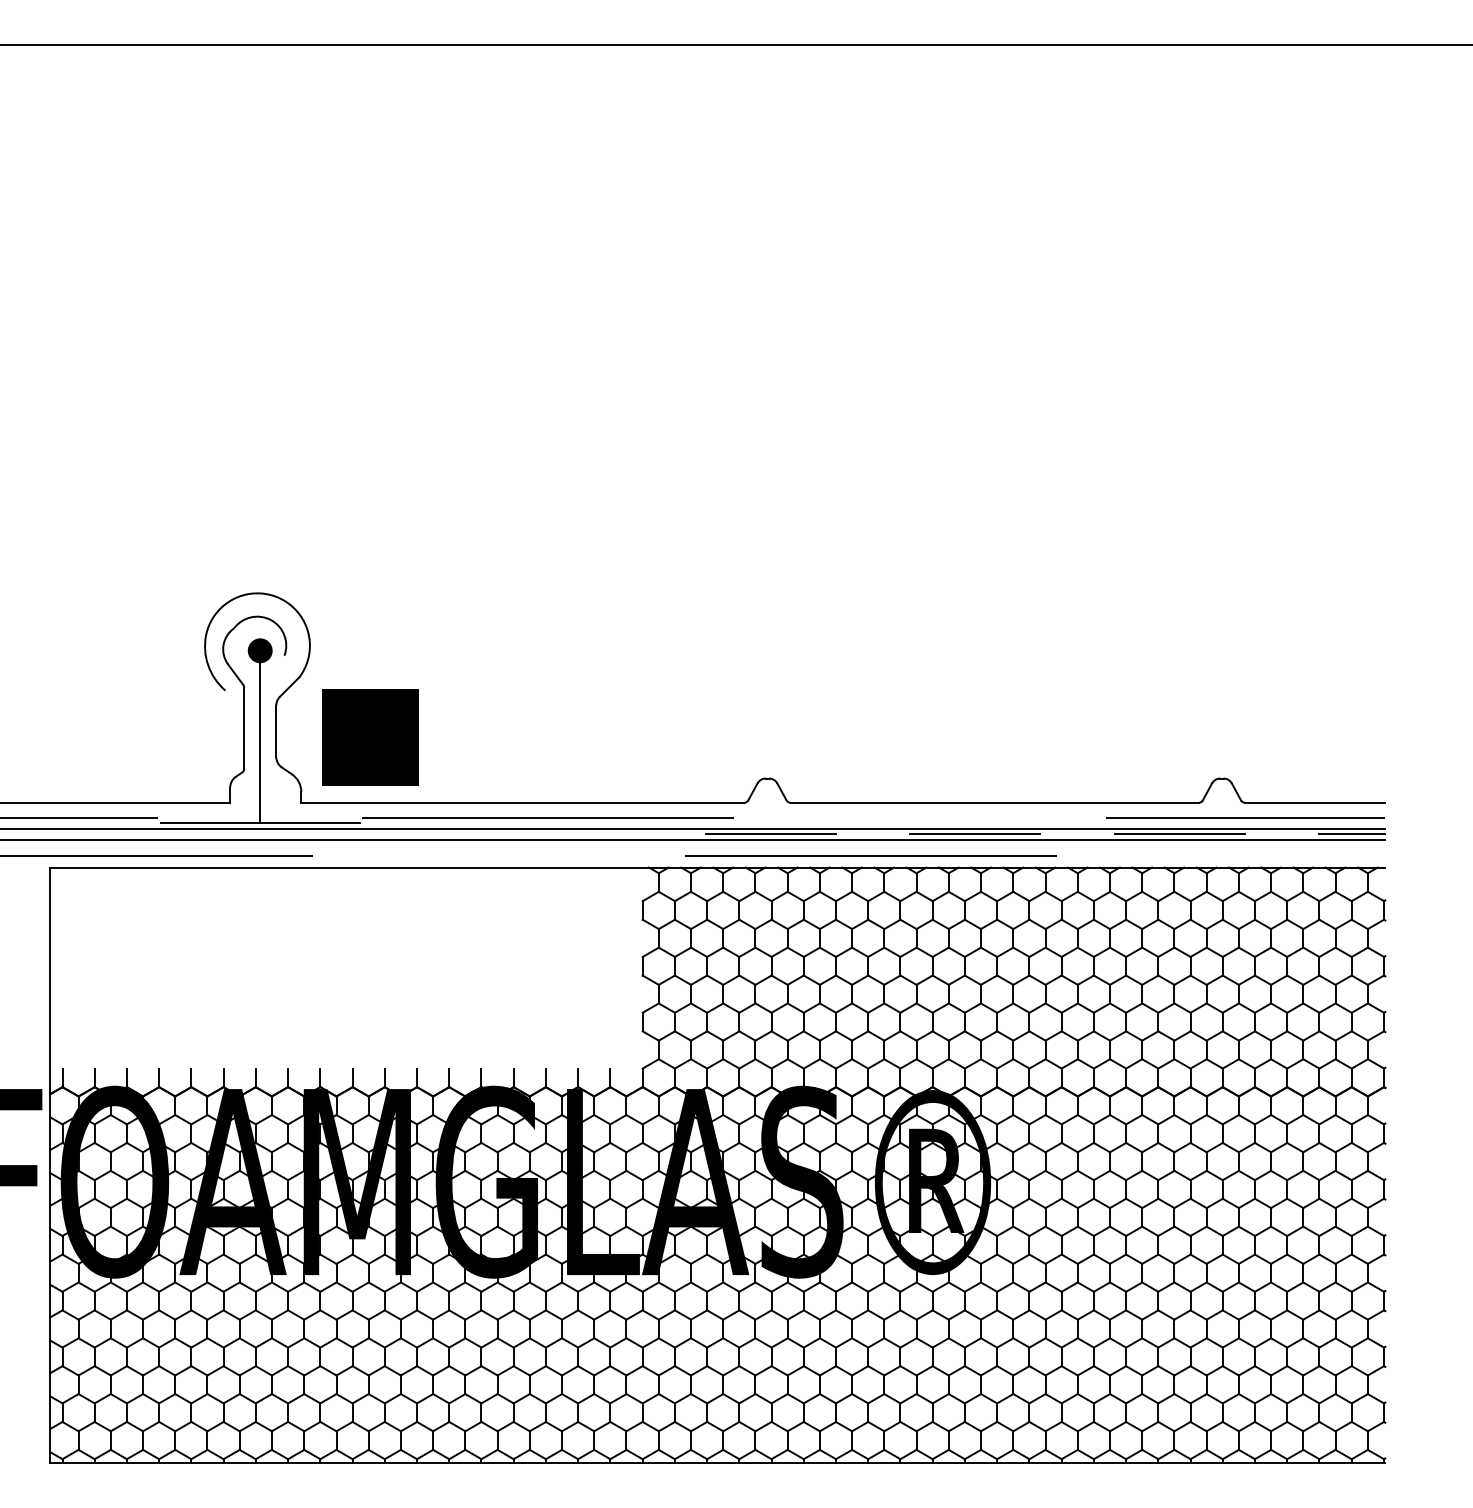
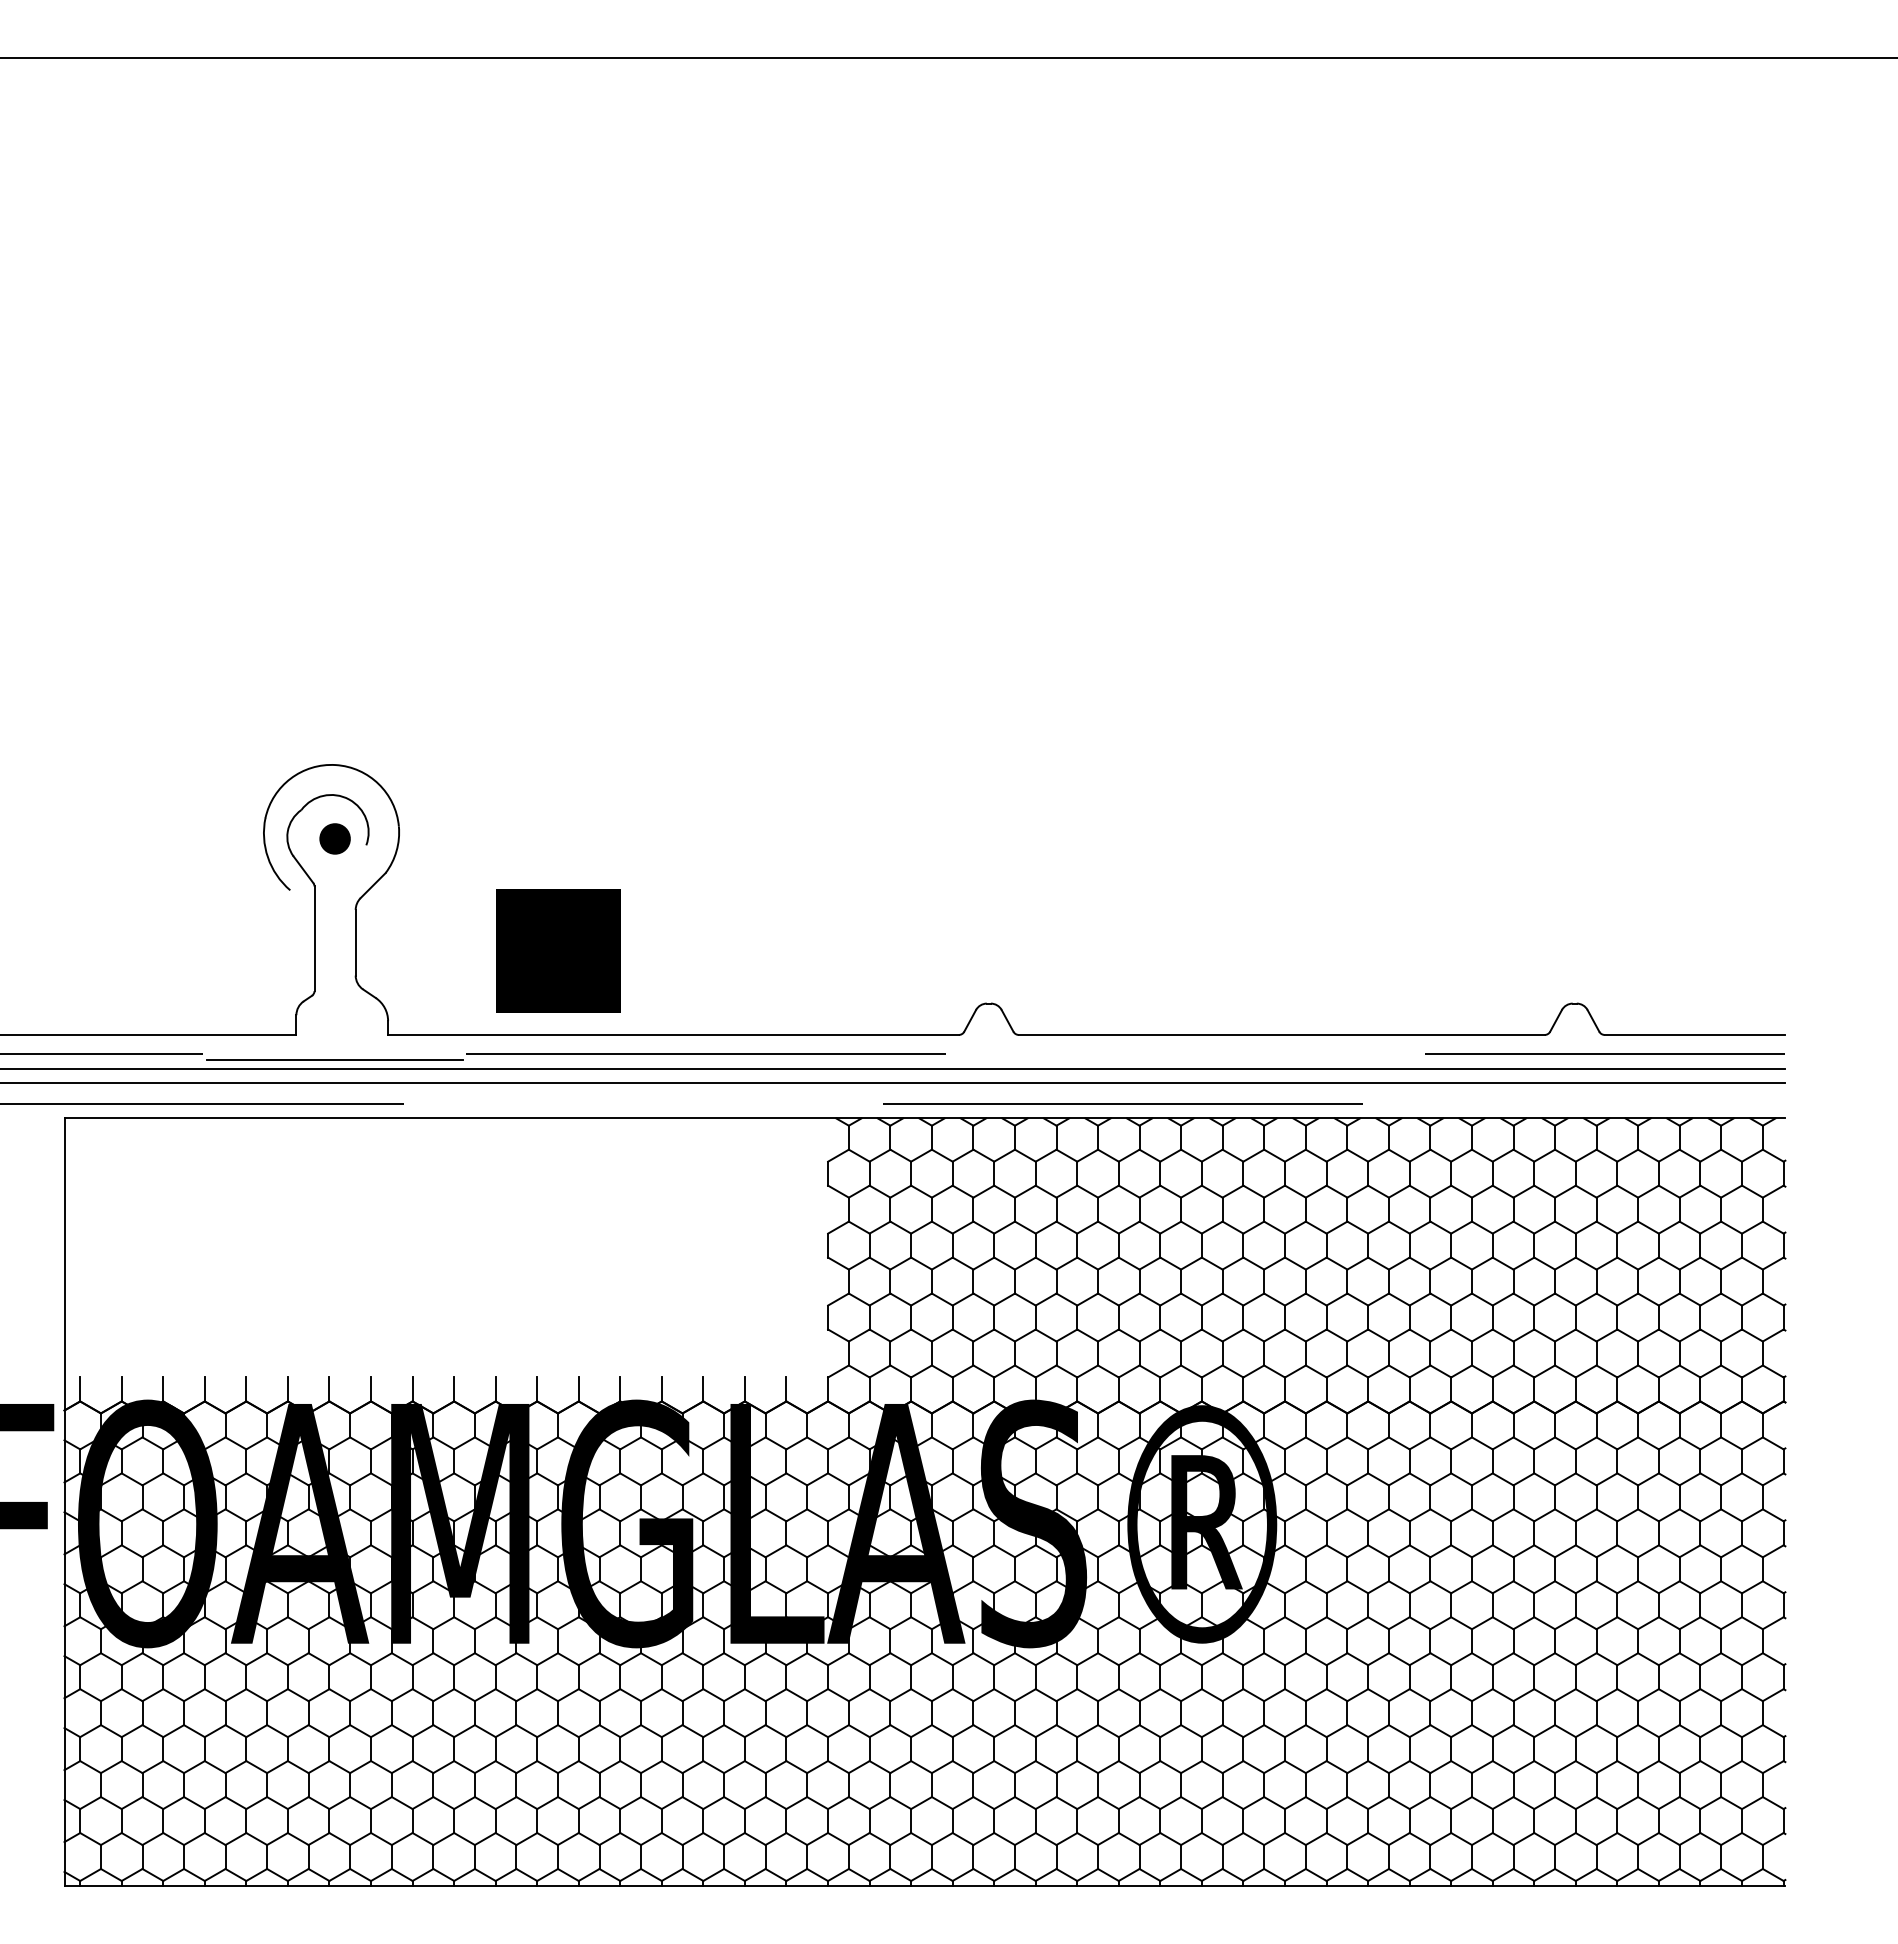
text: (370, 737) -> (558, 950), moved
line: (260, 741) -> (335, 956), removed
line: (770, 834) -> (992, 1075), removed
line: (975, 834) -> (1256, 1075), removed
line: (1179, 834) -> (1520, 1075), removed
line: (1352, 834) -> (1742, 1075), removed

